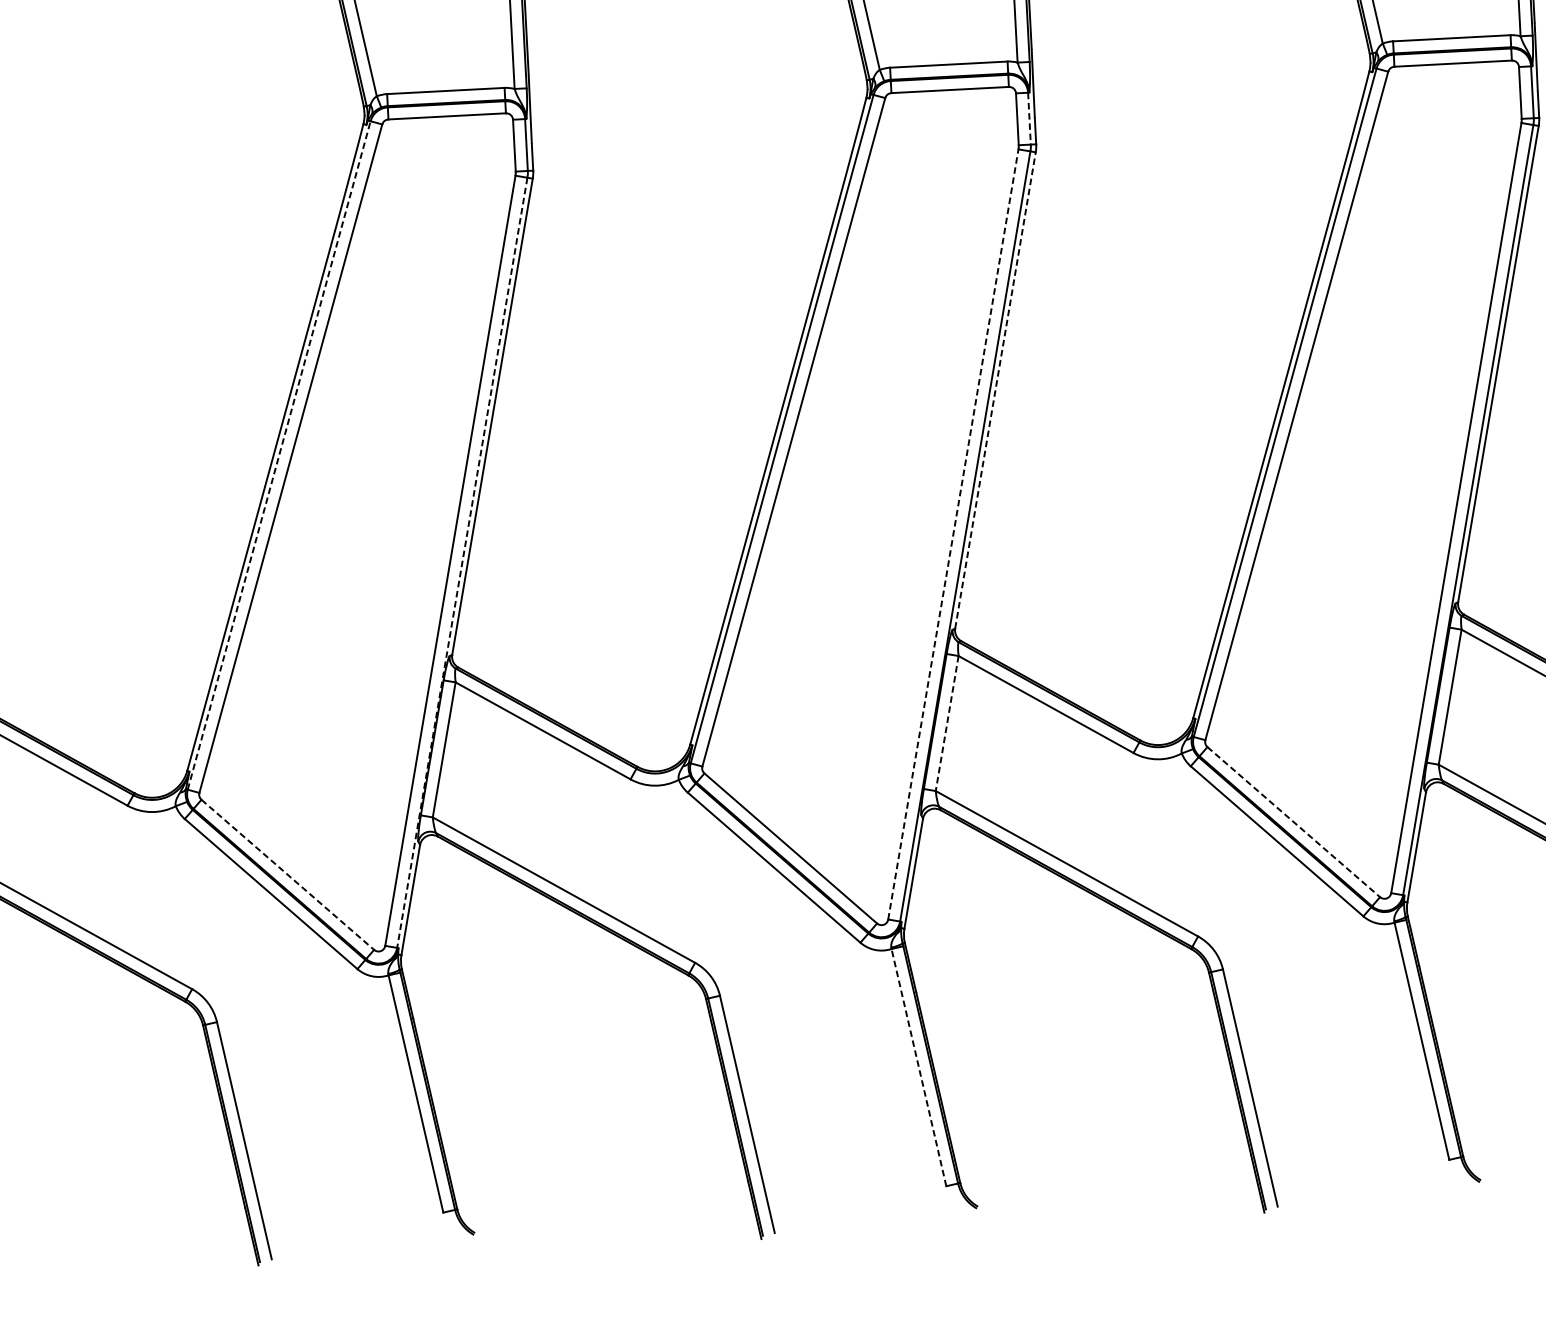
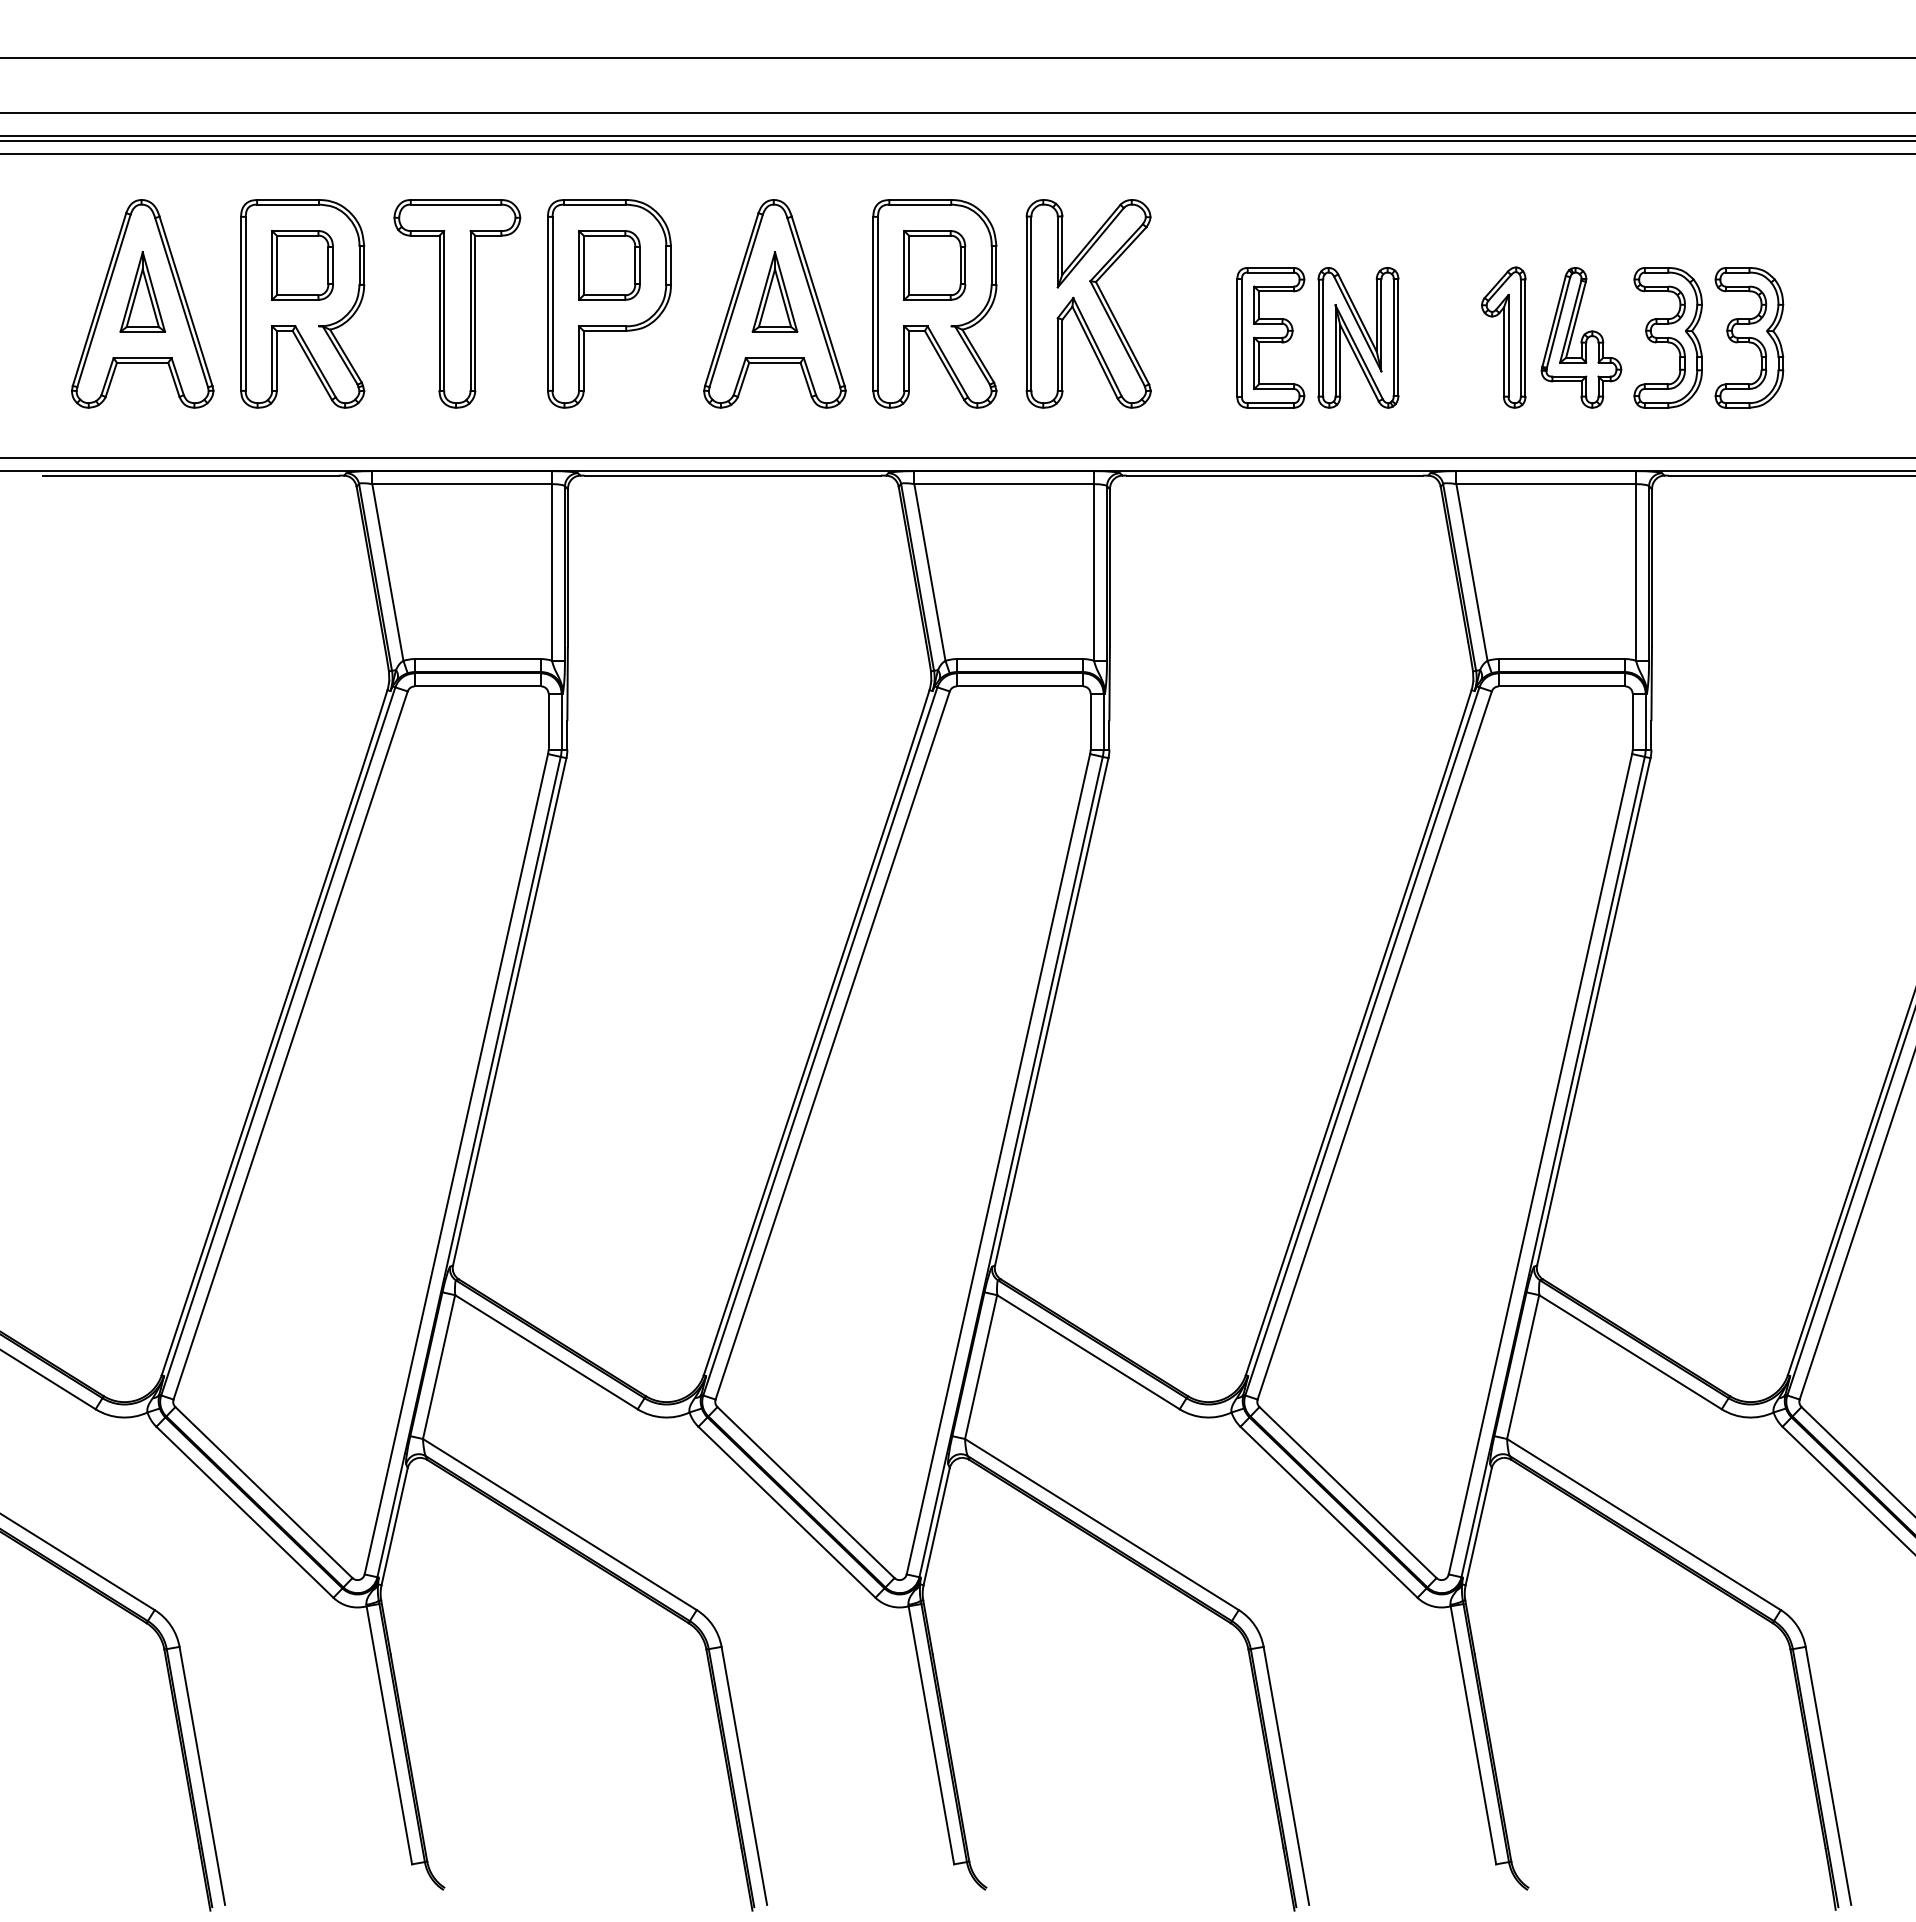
line: (1029, 118) -> (1103, 721), dashed -> solid
line: (995, 390) -> (1051, 1011), dashed -> solid
line: (279, 455) -> (278, 1041), dashed -> solid
line: (953, 533) -> (998, 1163), dashed -> solid
line: (461, 563) -> (468, 1167), dashed -> solid
line: (947, 723) -> (981, 1367), dashed -> solid
line: (1294, 822) -> (1348, 1492), dashed -> solid
line: (288, 874) -> (264, 1492), dashed -> solid
line: (919, 1066) -> (931, 1734), dashed -> solid

